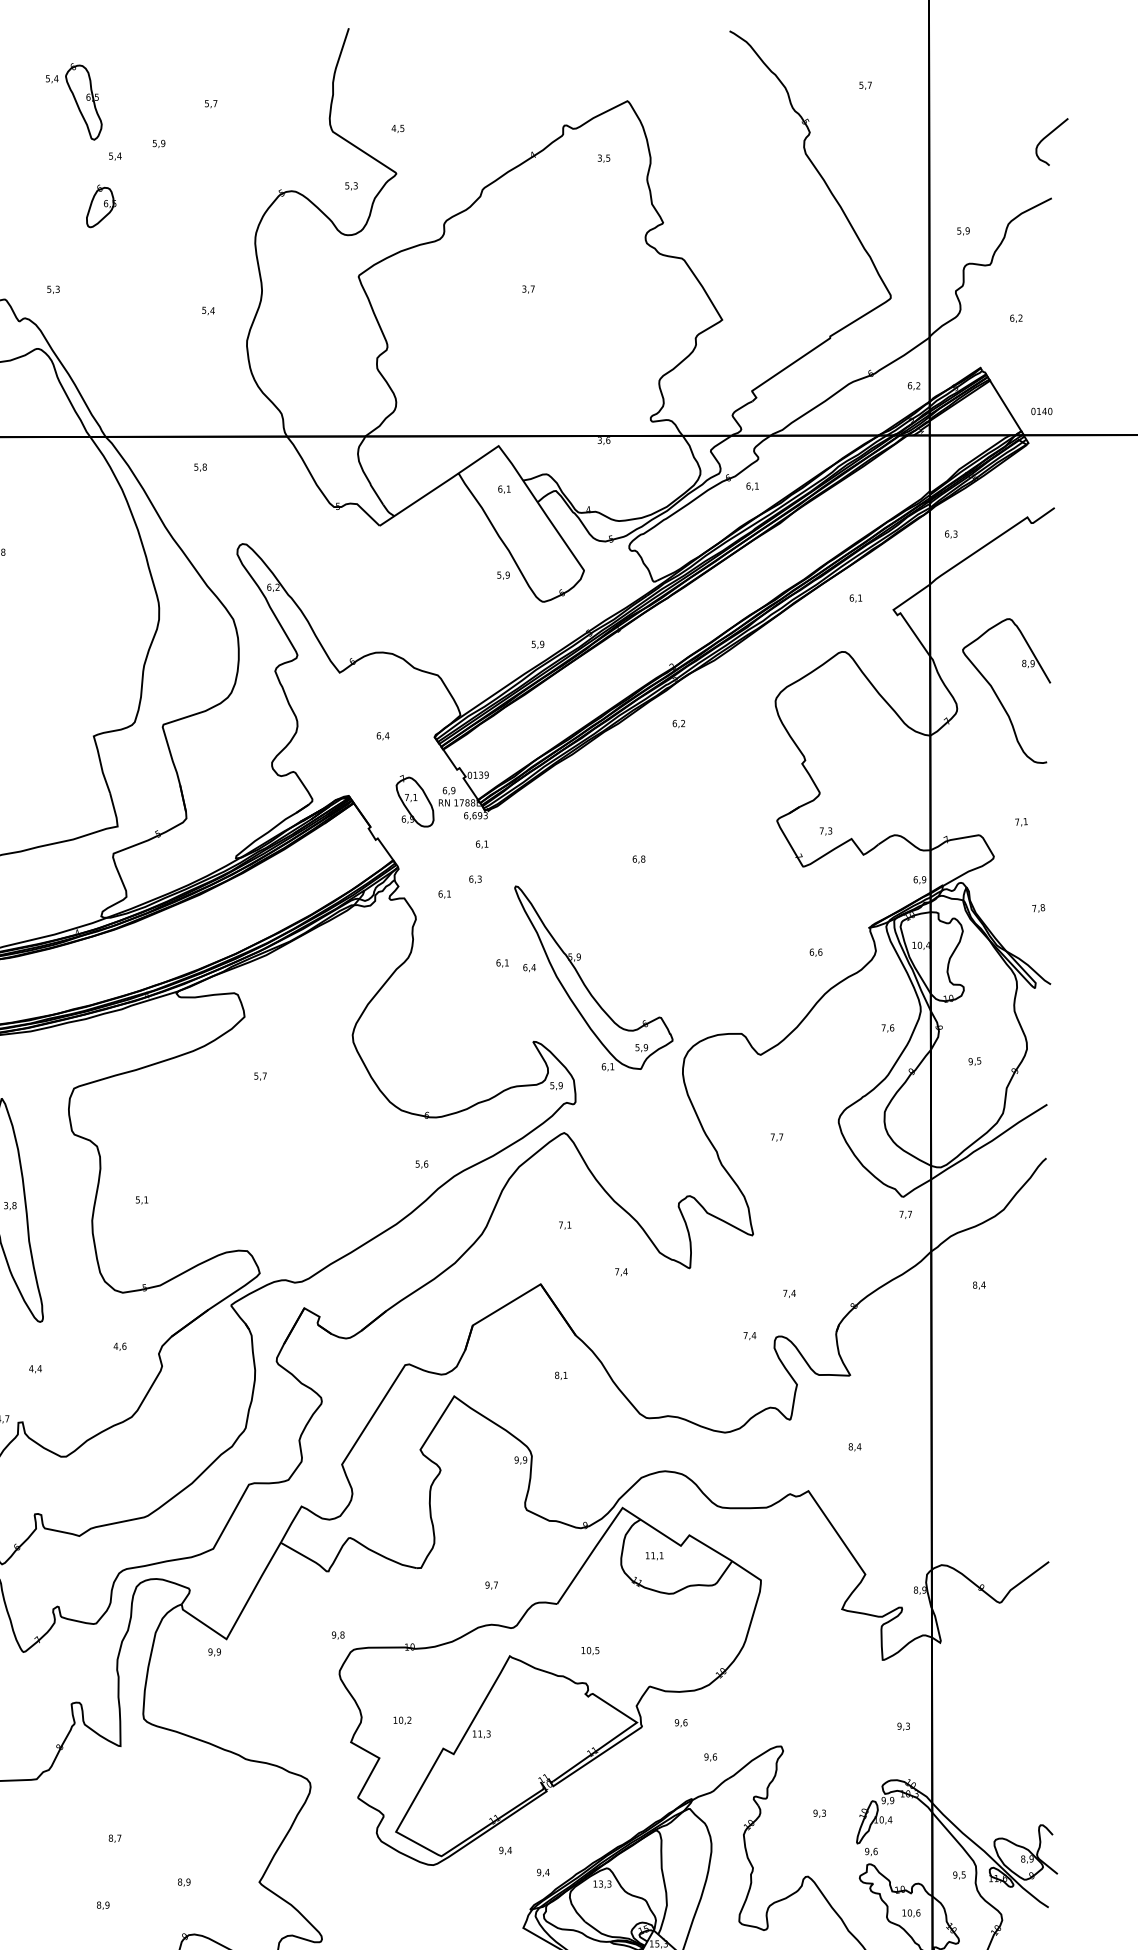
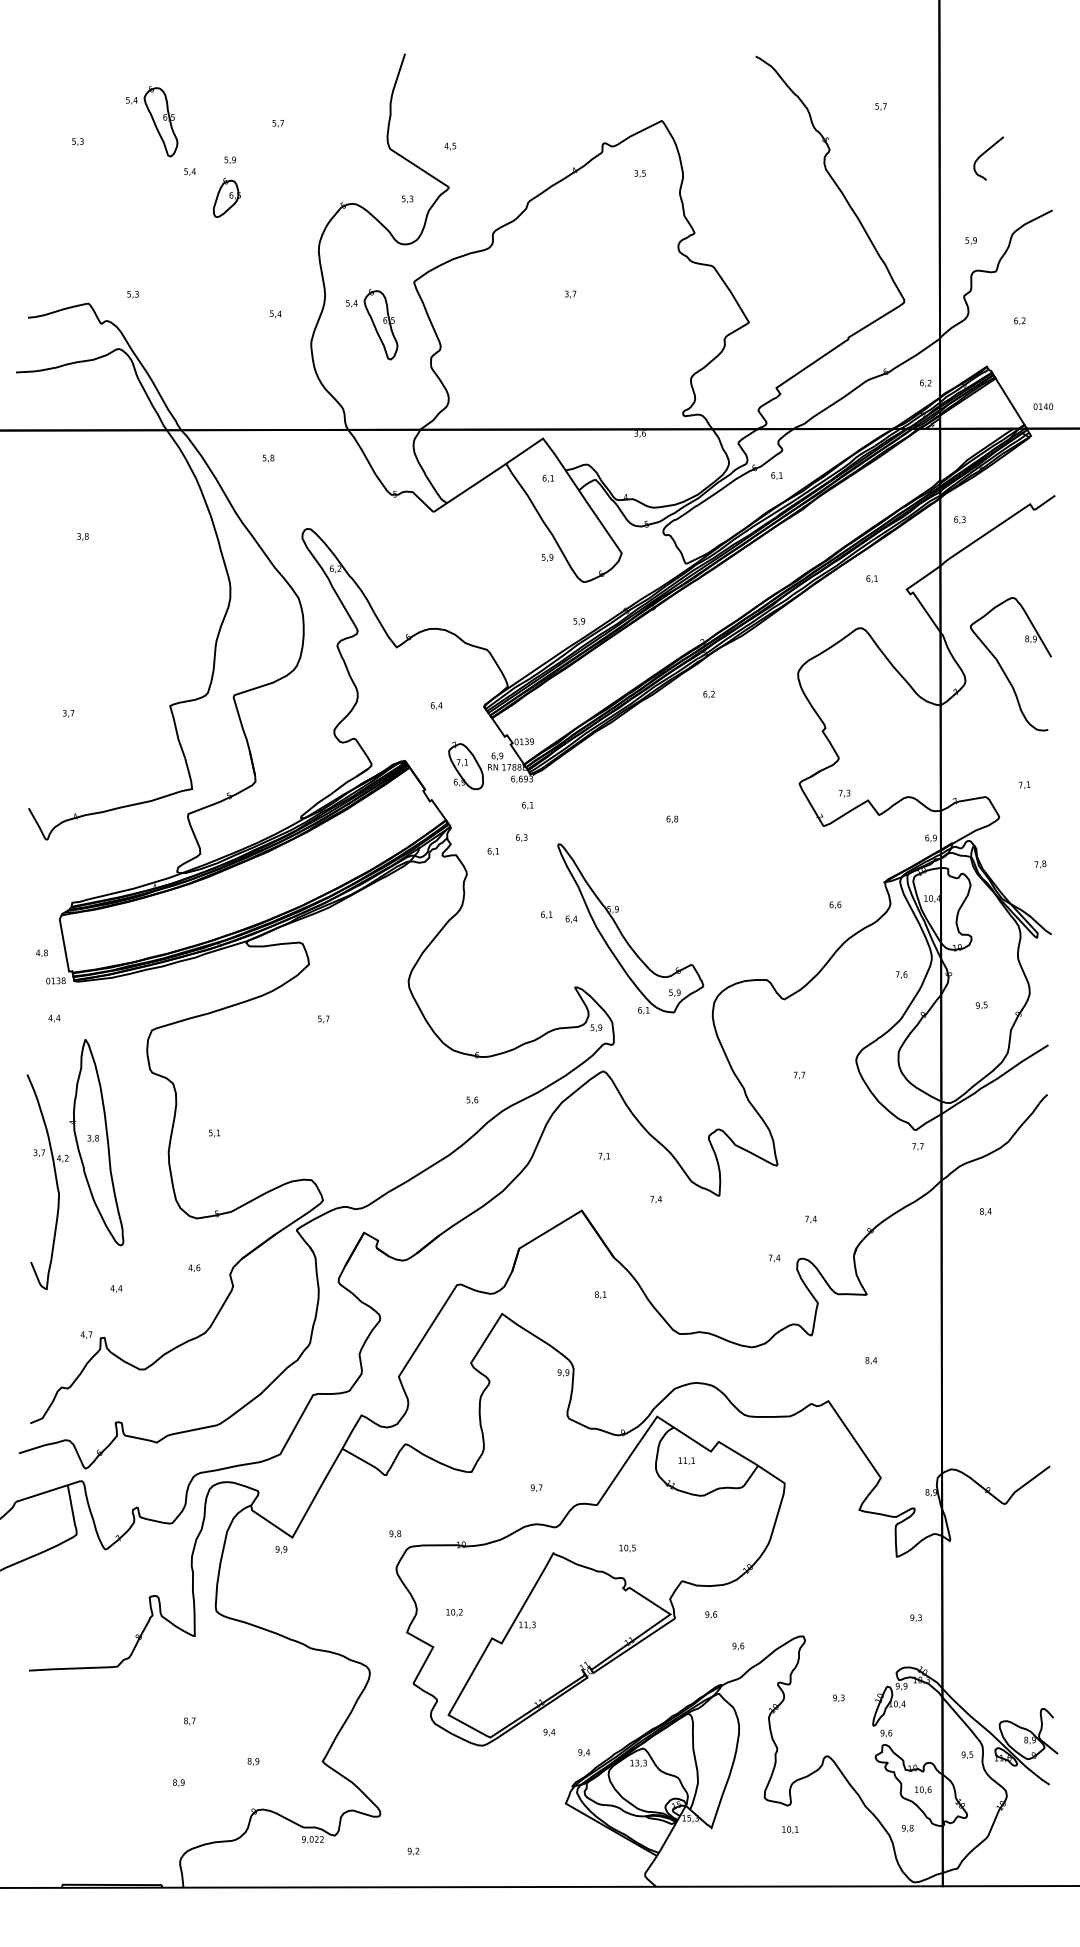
curve: (1048, 136) -> (985, 153), moved
part: (100, 205) -> (226, 197), moved
part: (313, 322) -> (372, 324), added

